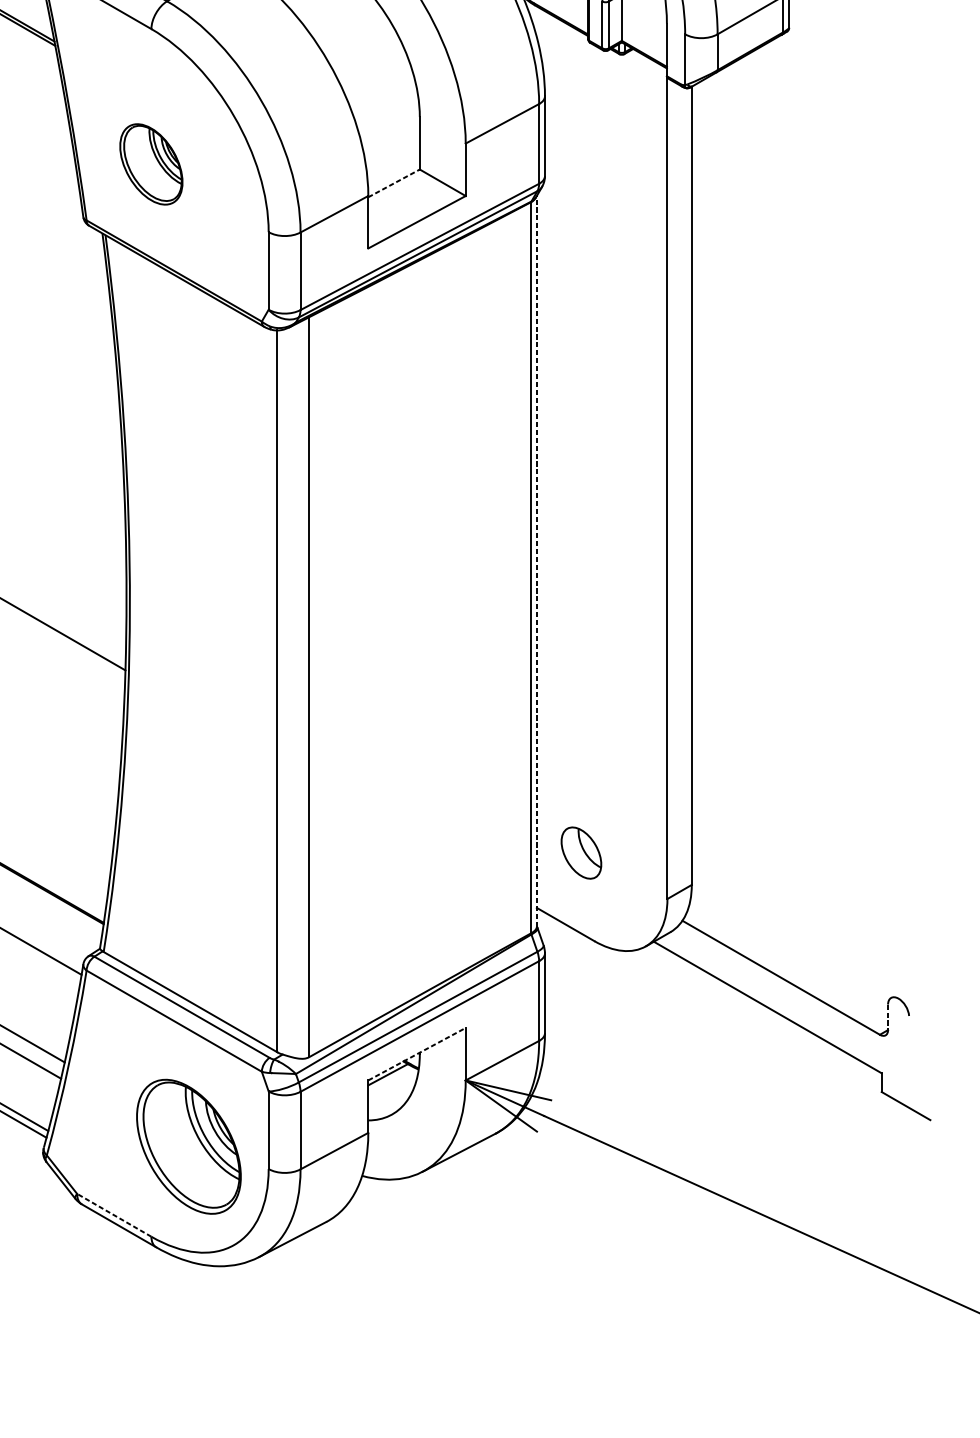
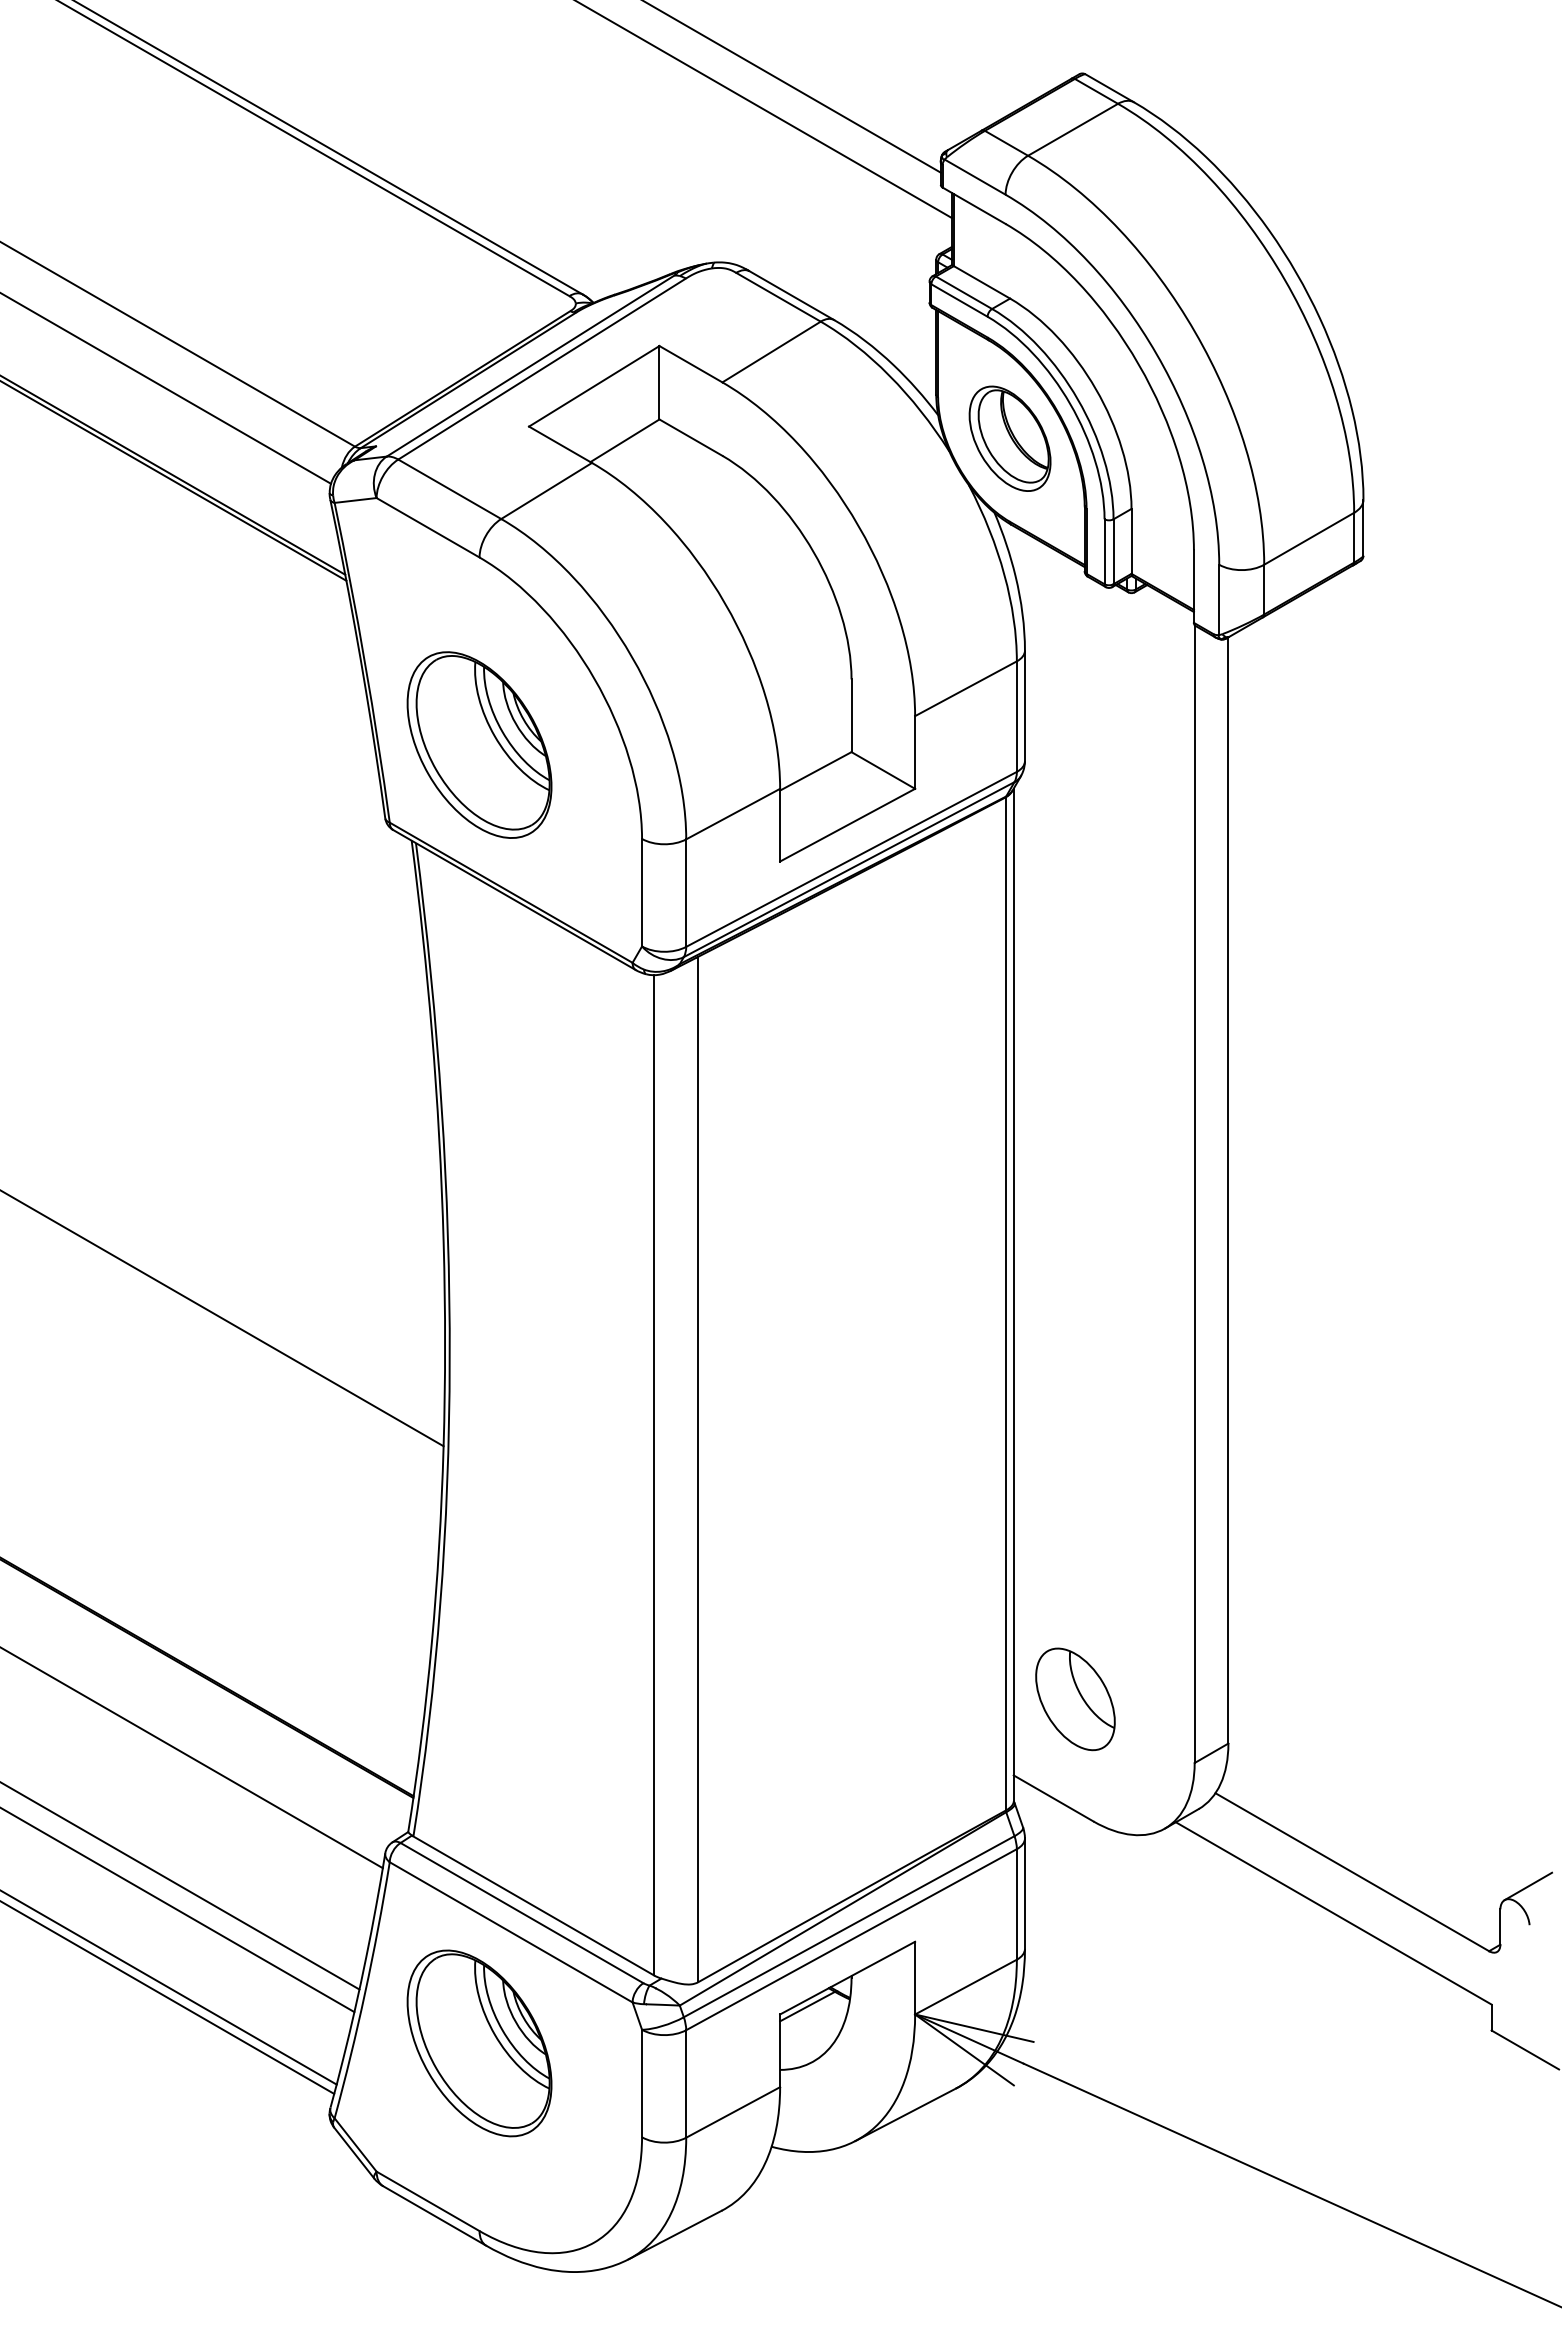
part: (151, 164) -> (479, 744), size x1.67
line: (393, 183) -> (815, 771), dashed -> solid
line: (536, 560) -> (1013, 1294), dashed -> solid
part: (581, 853) -> (1075, 1699), size x1.43
line: (908, 988) -> (1528, 1886), added
line: (888, 1017) -> (1500, 1927), dashed -> solid
line: (416, 1054) -> (847, 1978), dashed -> solid
part: (188, 1146) -> (479, 2043), moved
line: (113, 1215) -> (427, 2201), dashed -> solid

